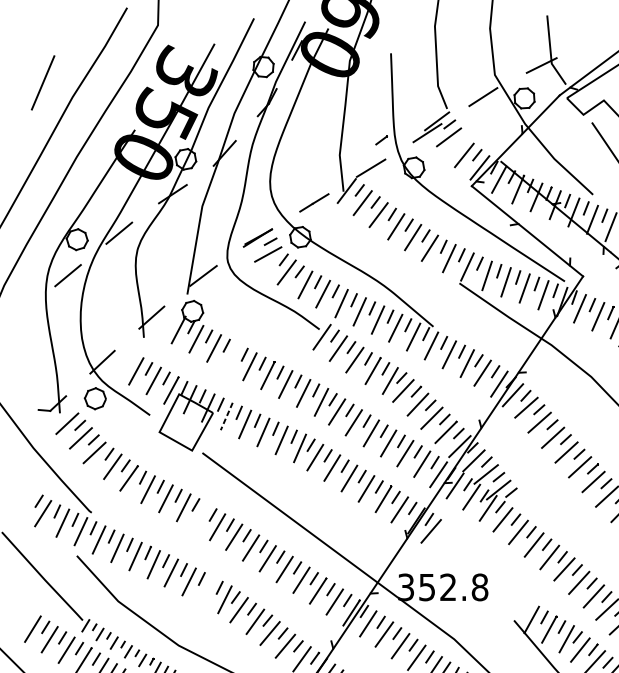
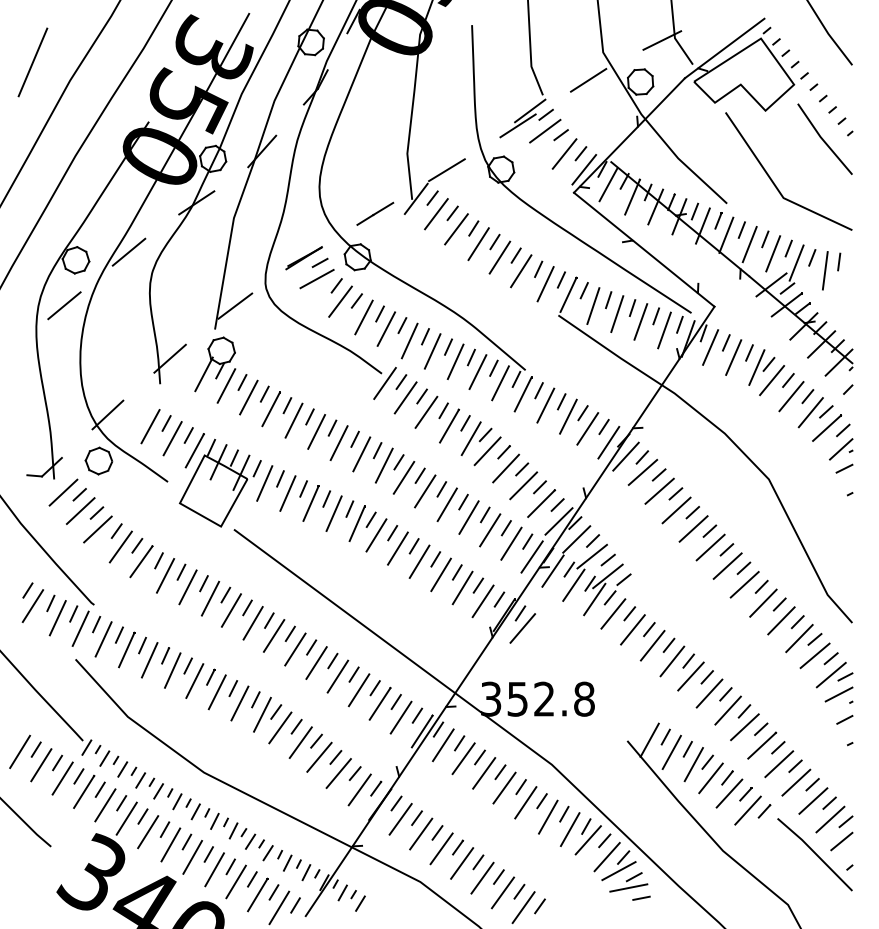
line: (381, 140) -> (560, 135), moved
line: (231, 357) -> (270, 409), added
line: (226, 416) -> (264, 483), dashed -> solid
line: (199, 517) -> (230, 610), added
line: (206, 590) -> (239, 703), added

